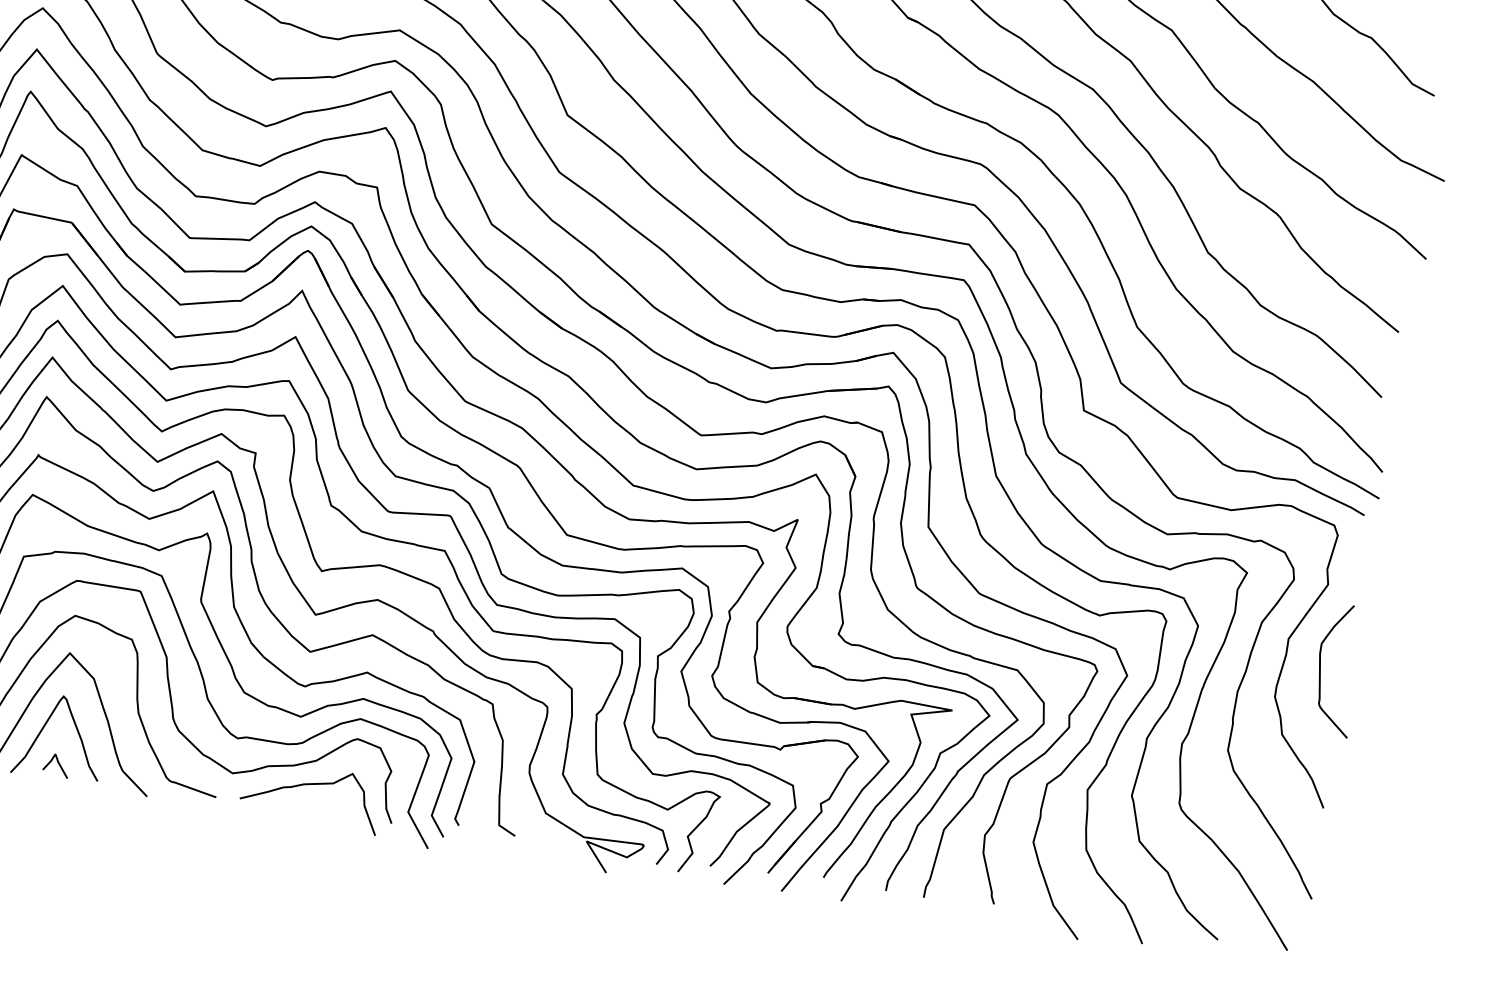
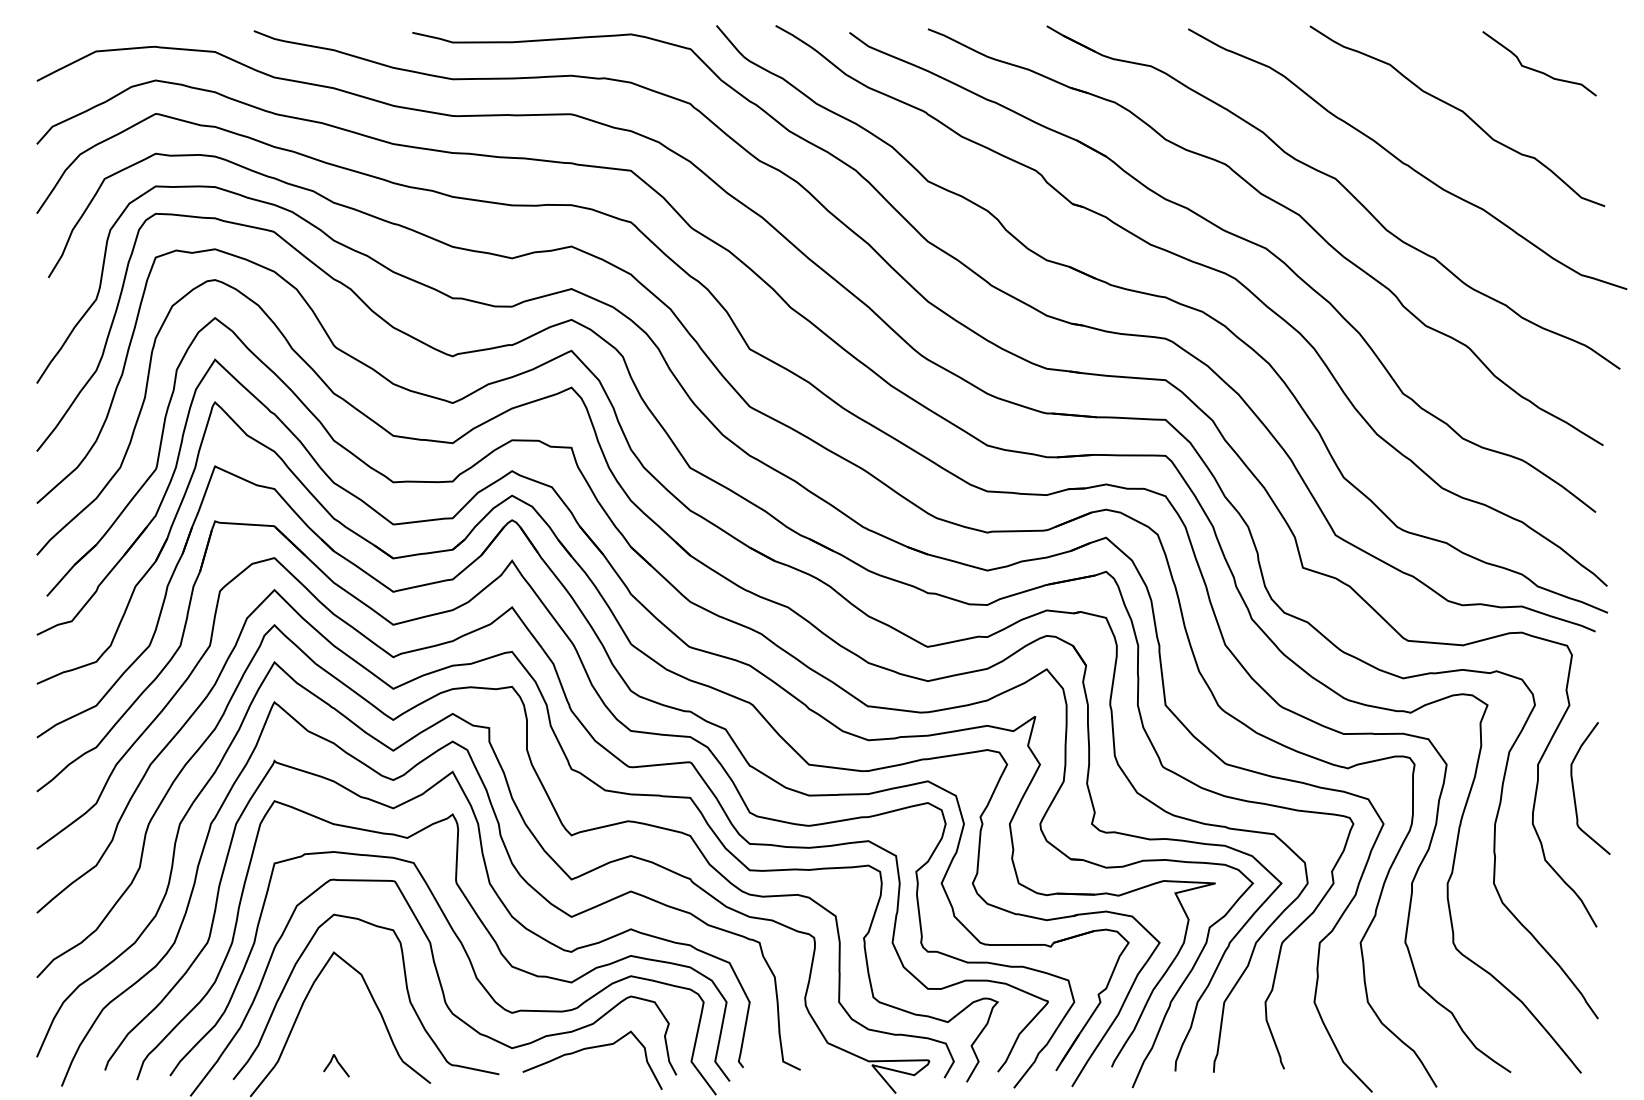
curve: (44, 727) -> (319, 1029), removed

